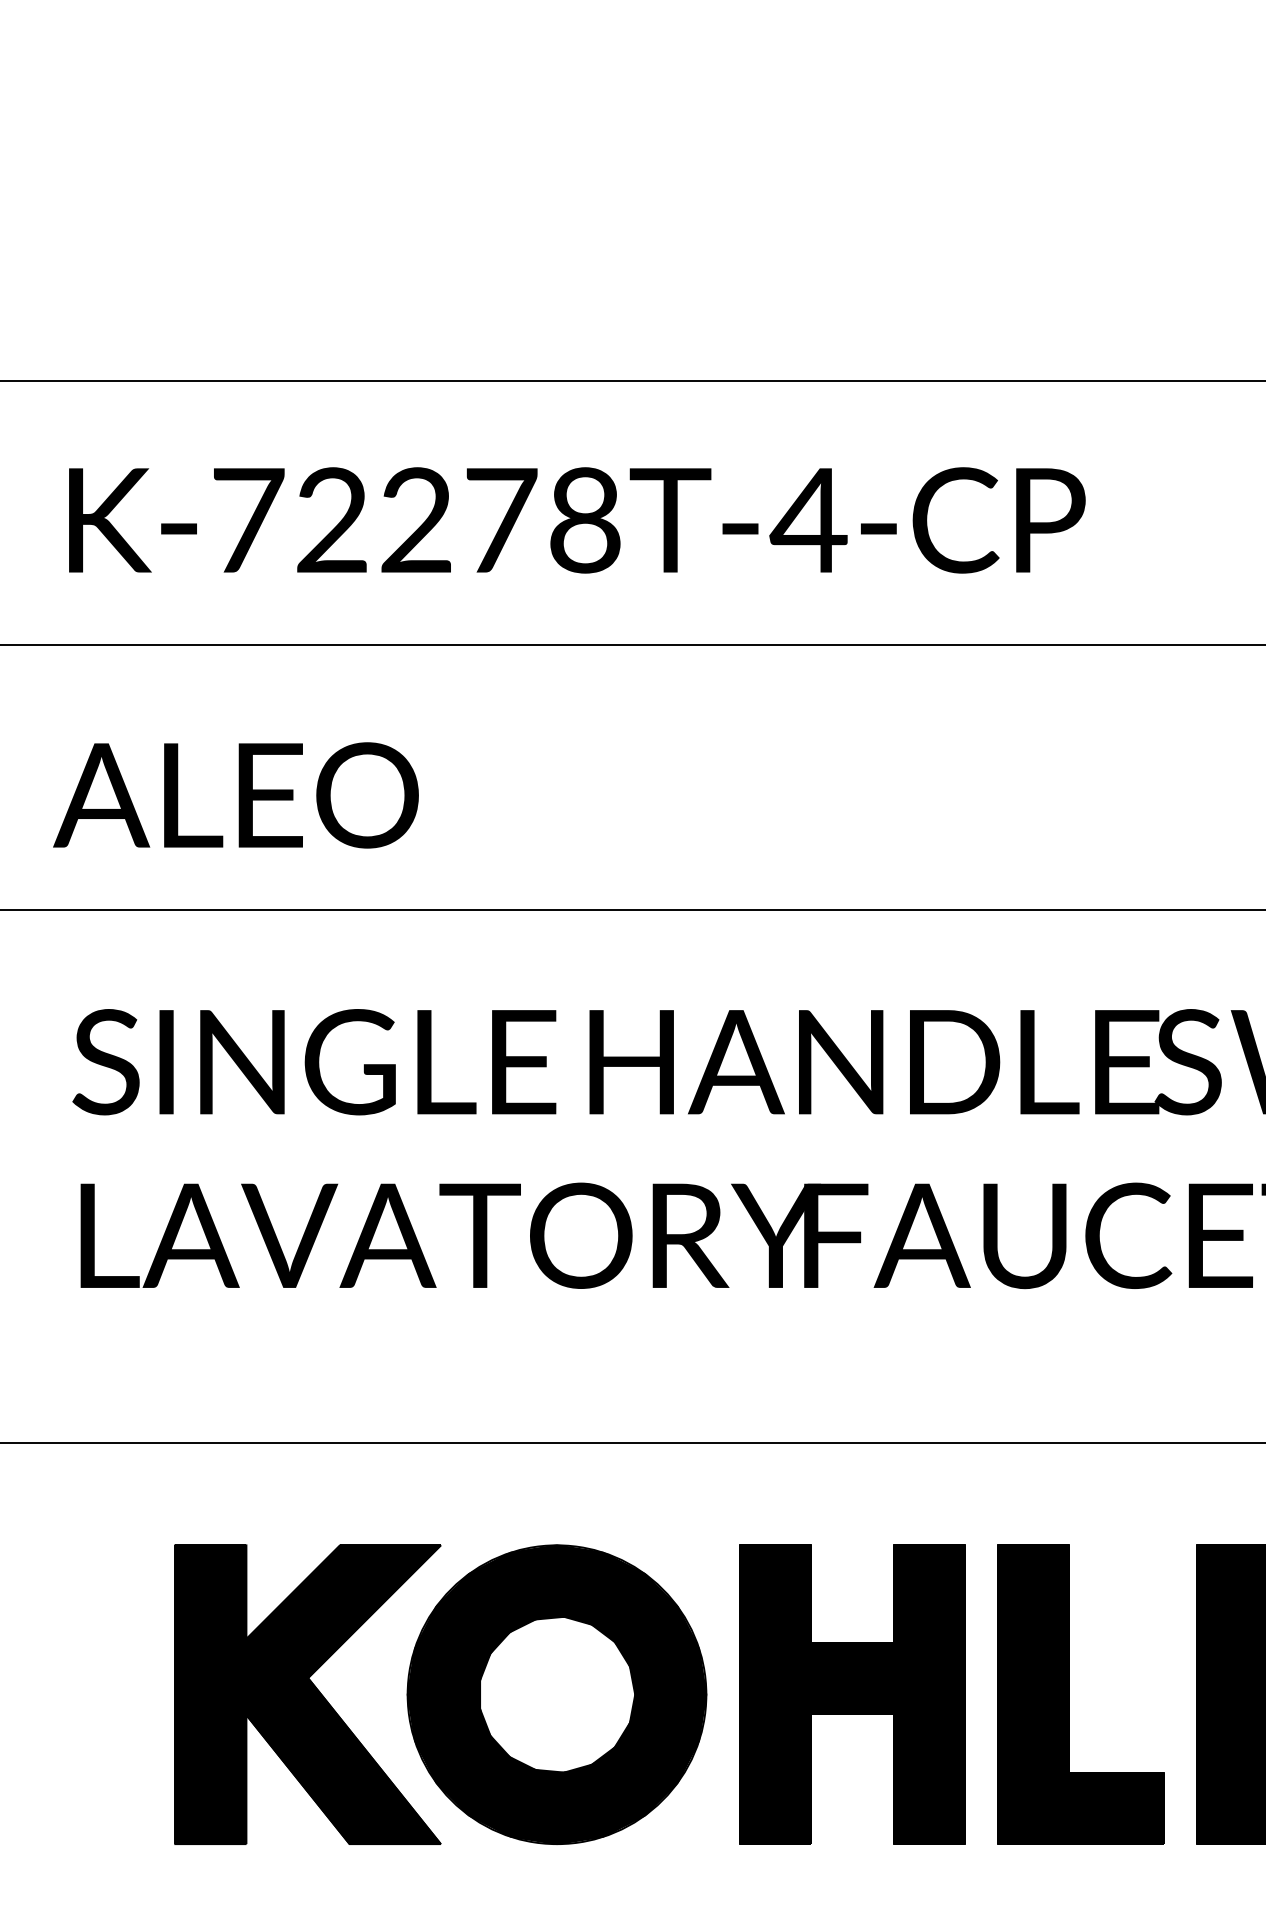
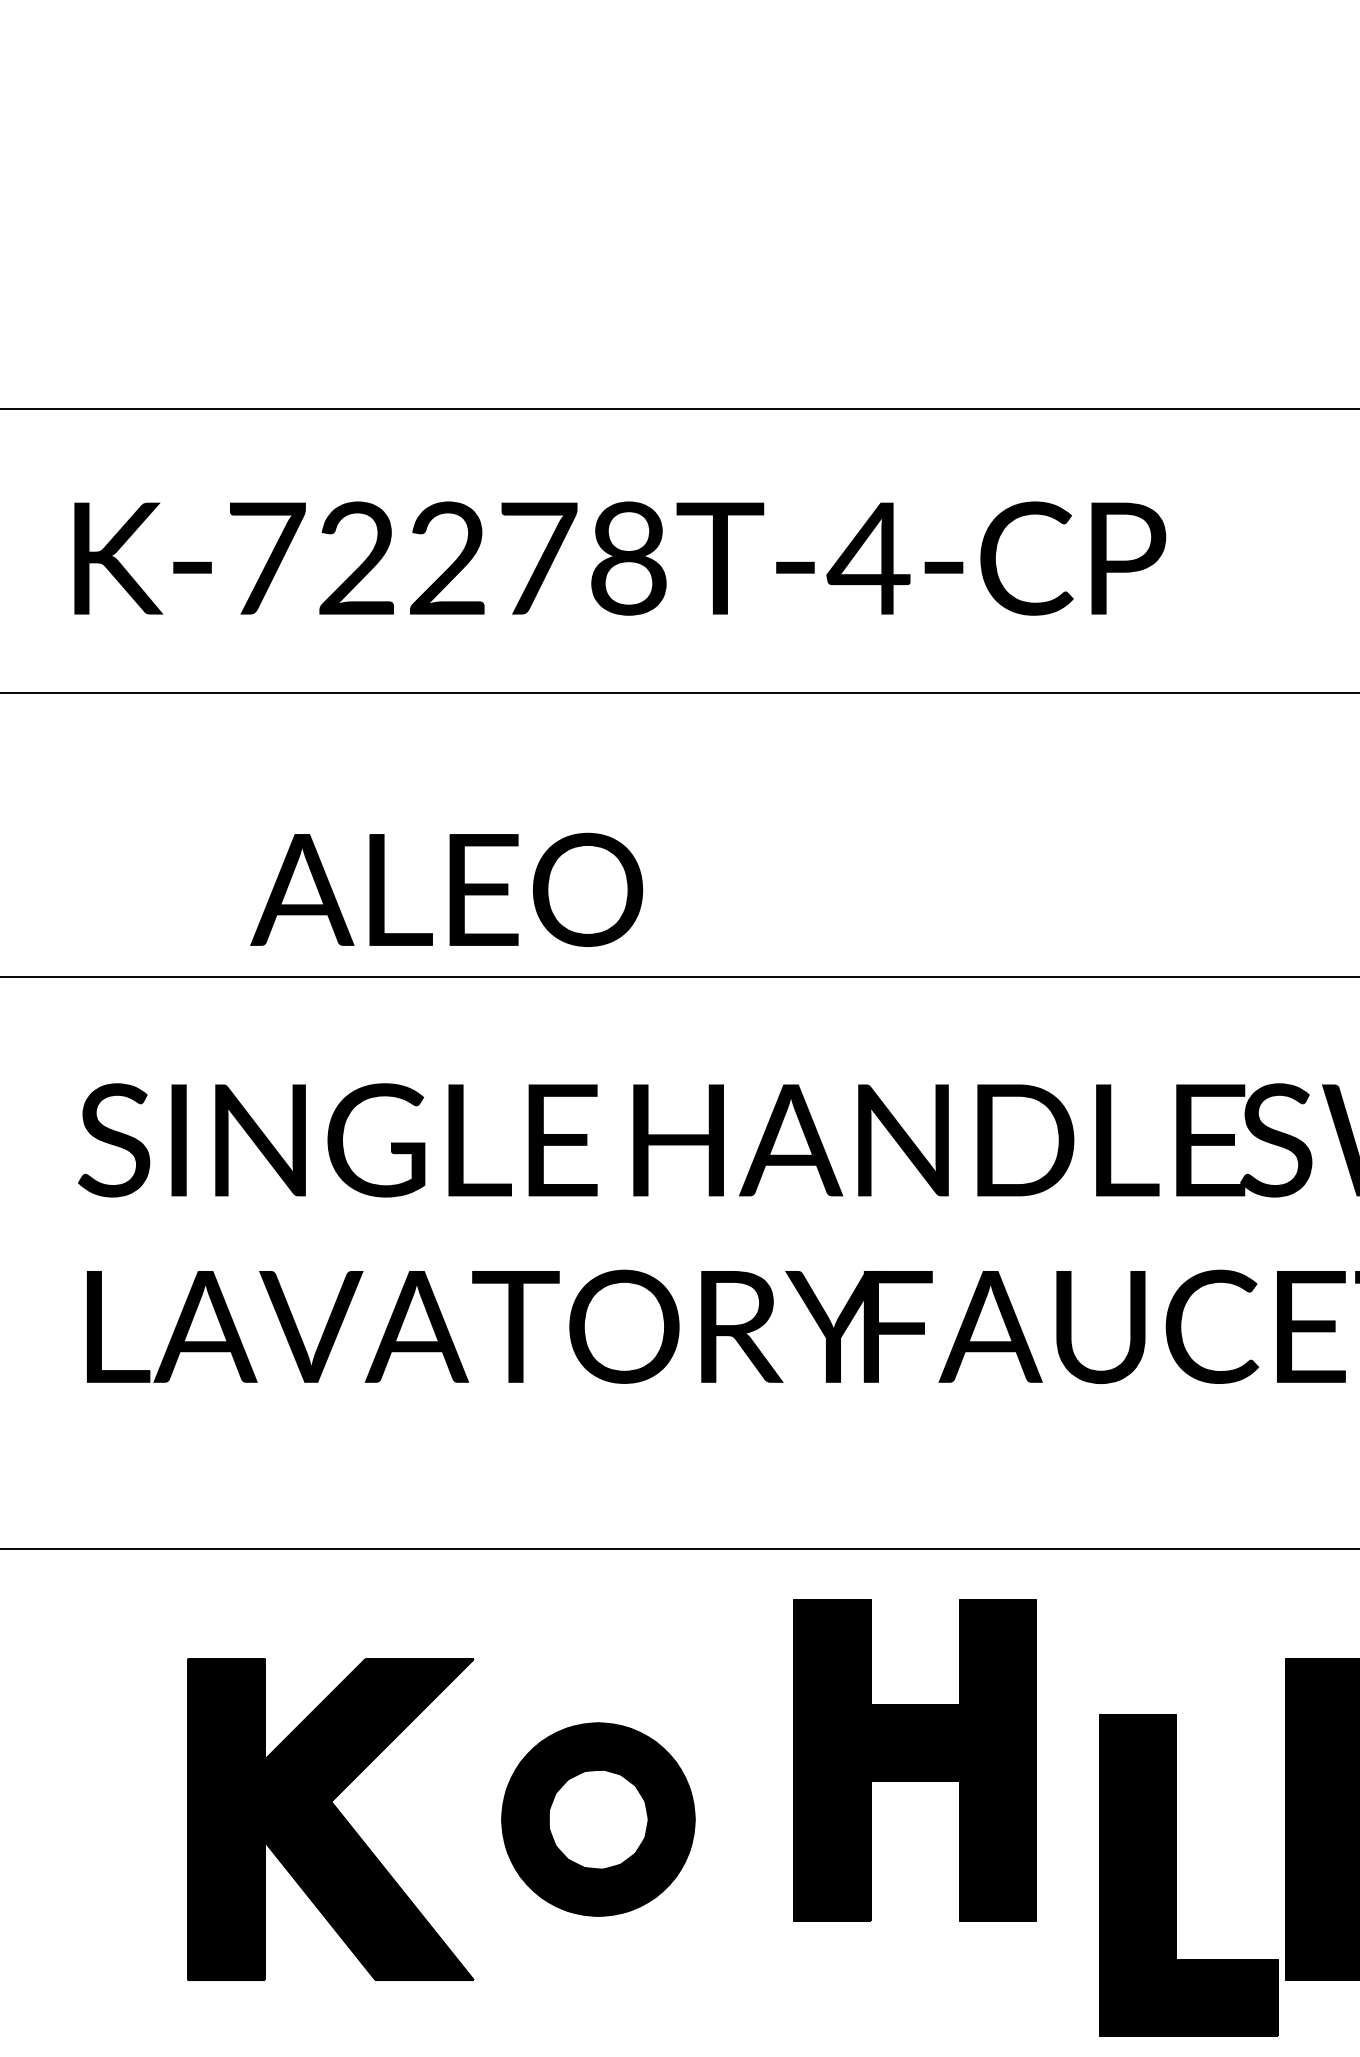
text: (235, 795) -> (446, 889), moved
part: (557, 1694) -> (598, 1819), size x0.6
part: (851, 1694) -> (914, 1760), moved
part: (1069, 1694) -> (1176, 1875), moved

